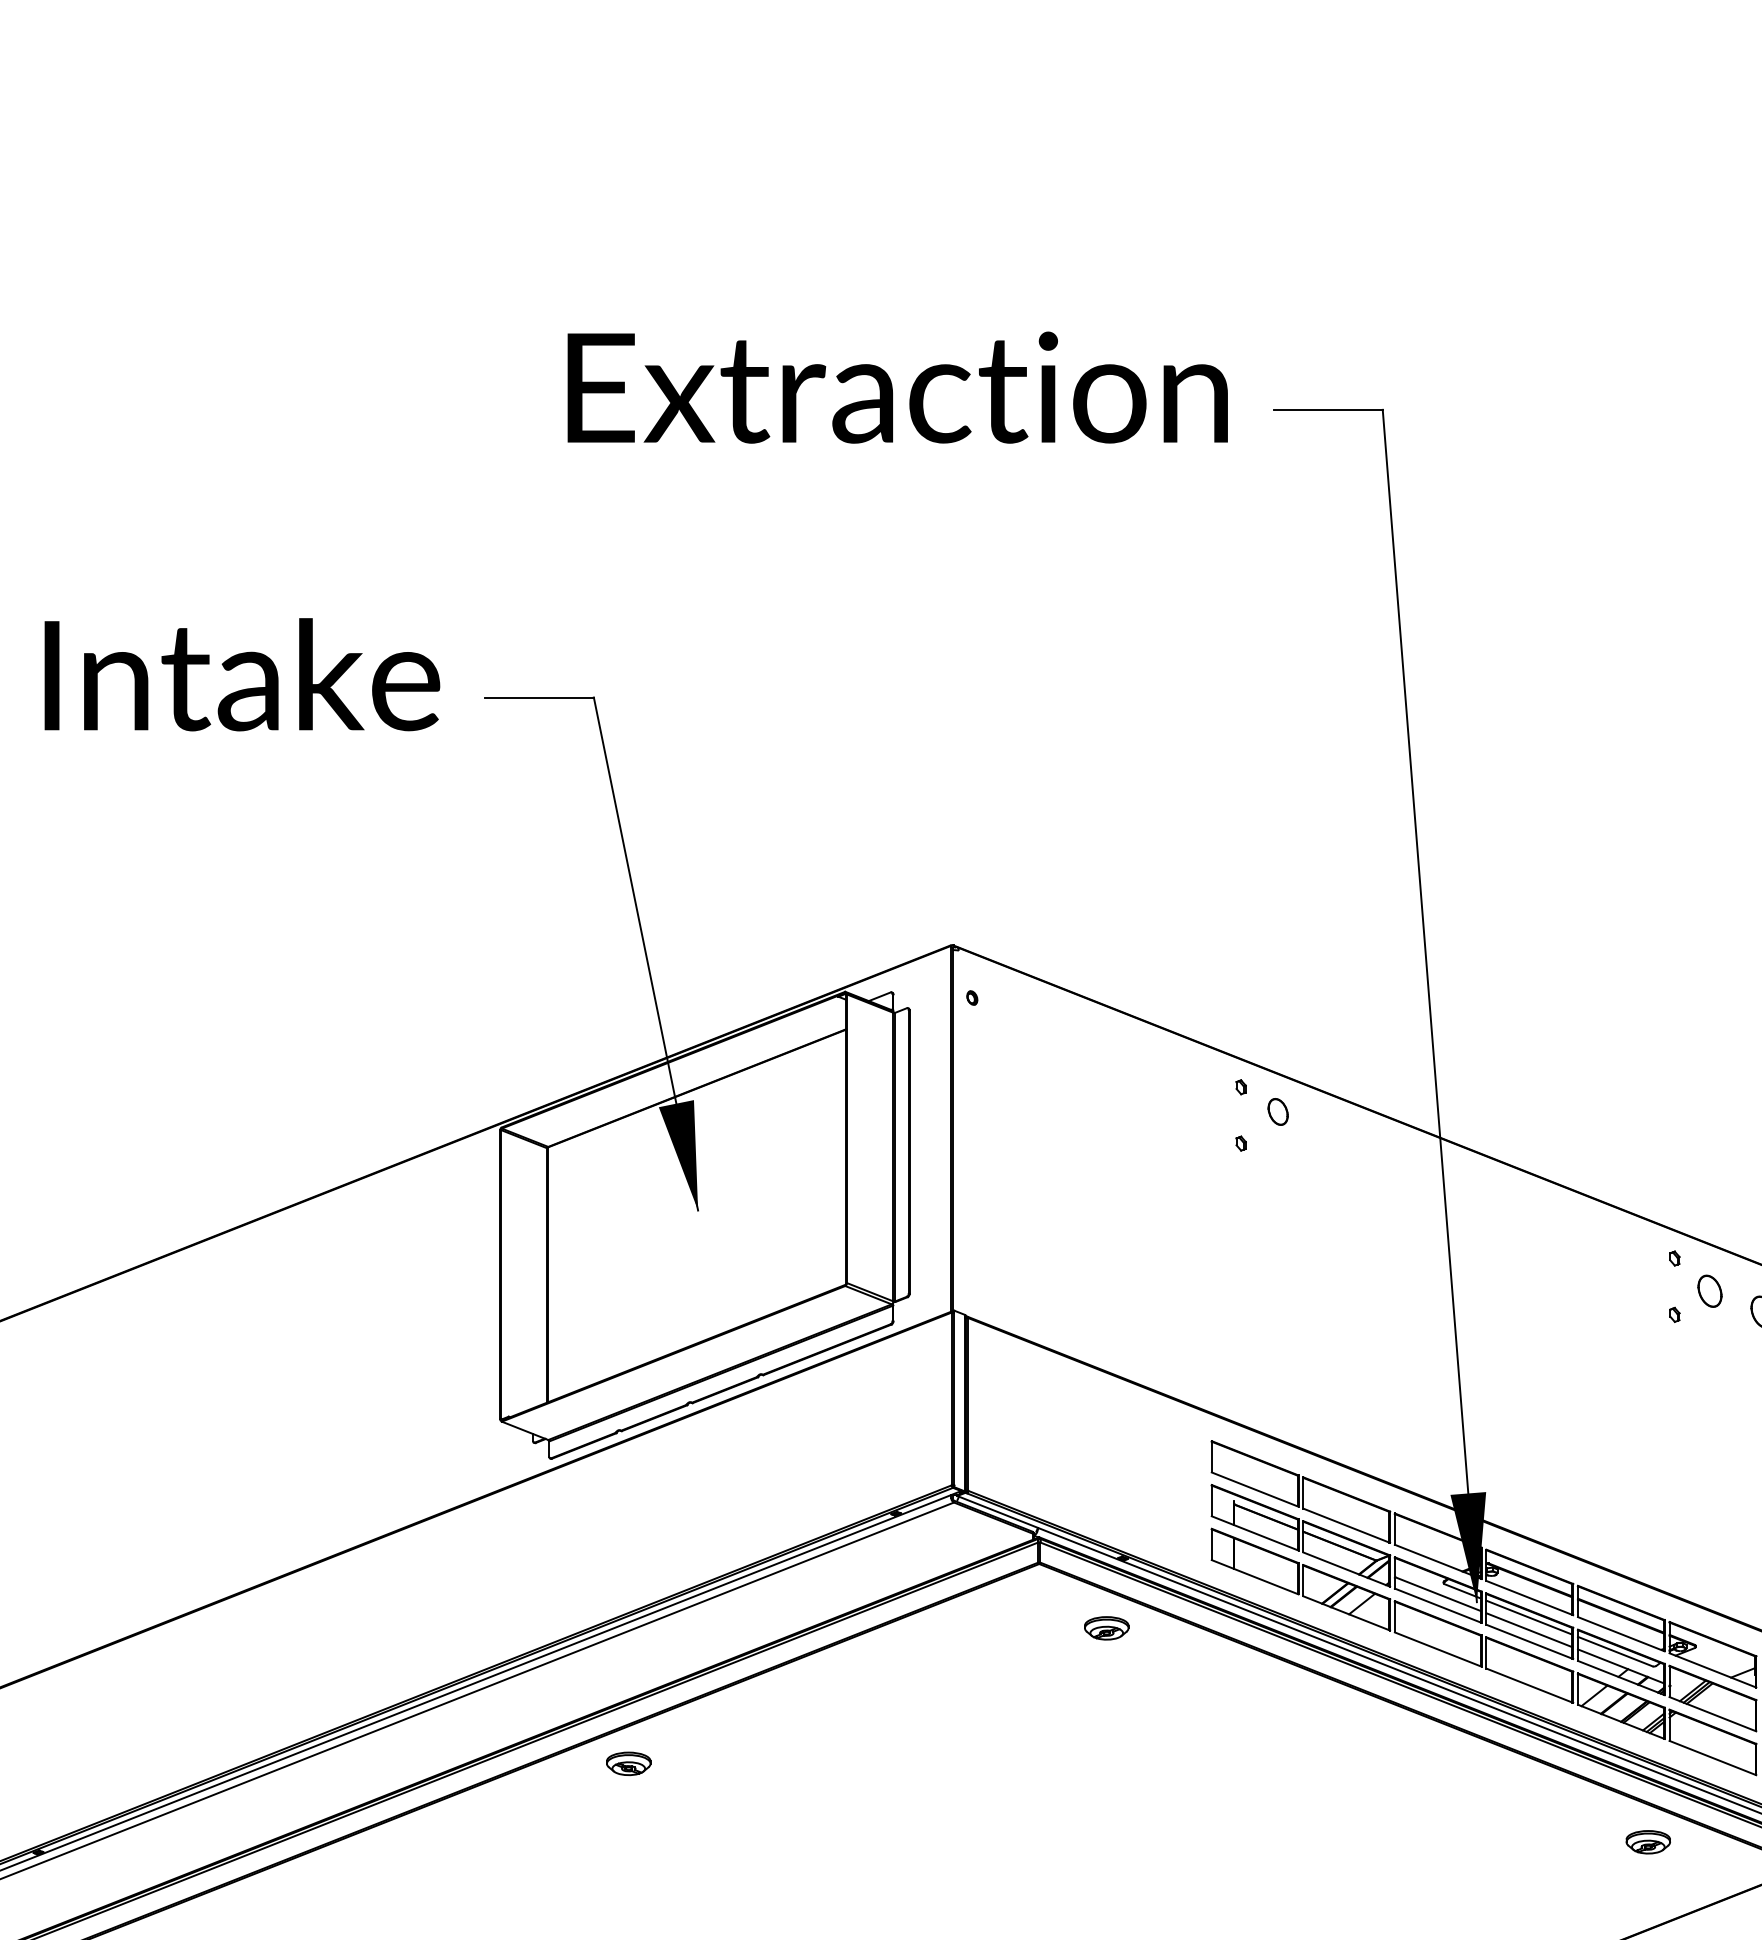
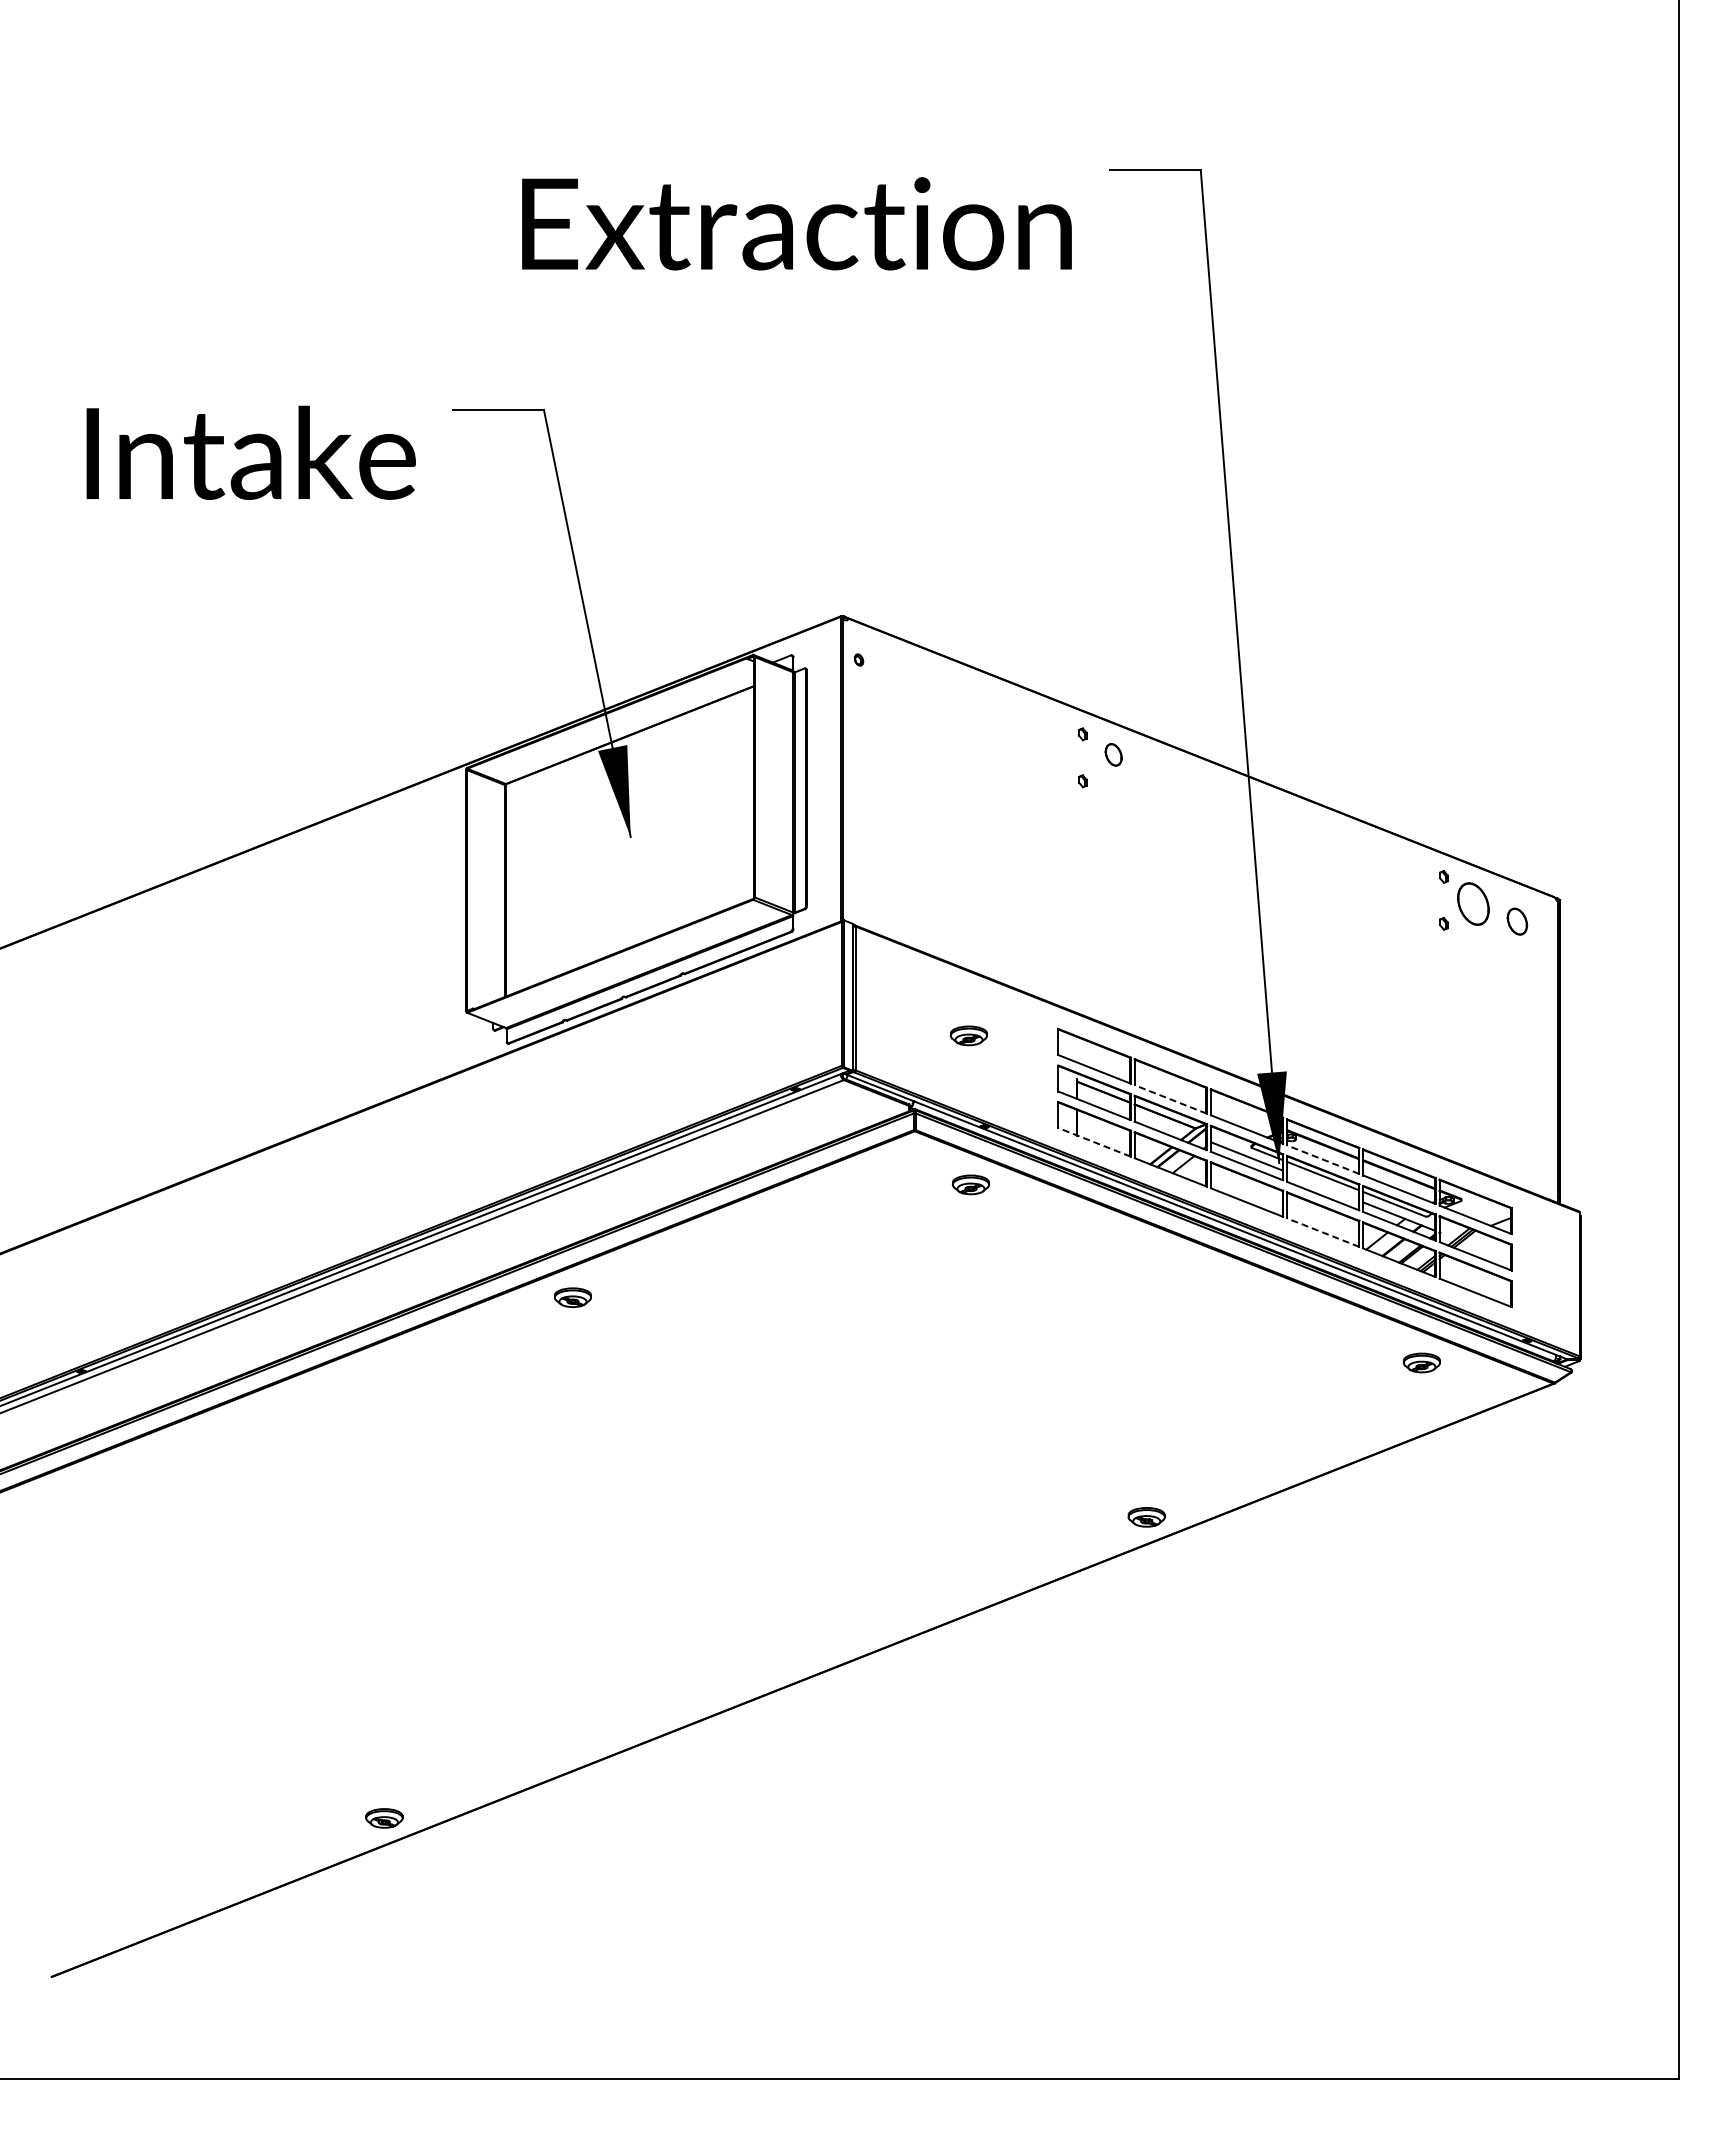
text: (897, 387) -> (796, 223), moved
text: (241, 674) -> (250, 452), moved
part: (1709, 1291) -> (1472, 904), size x1.6
part: (1103, 1448) -> (968, 1035), added
line: (1346, 1525) -> (1170, 1099), solid -> dashed
line: (1255, 1577) -> (1094, 1142), solid -> dashed
line: (1530, 1597) -> (1323, 1159), solid -> dashed
line: (1528, 1630) -> (1322, 1186), removed
line: (1530, 1685) -> (1323, 1232), solid -> dashed

